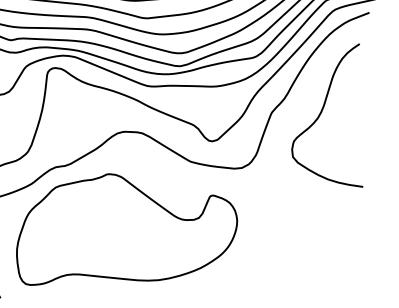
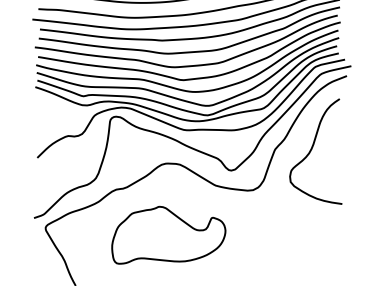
part: (126, 228) -> (168, 234), size x0.7

